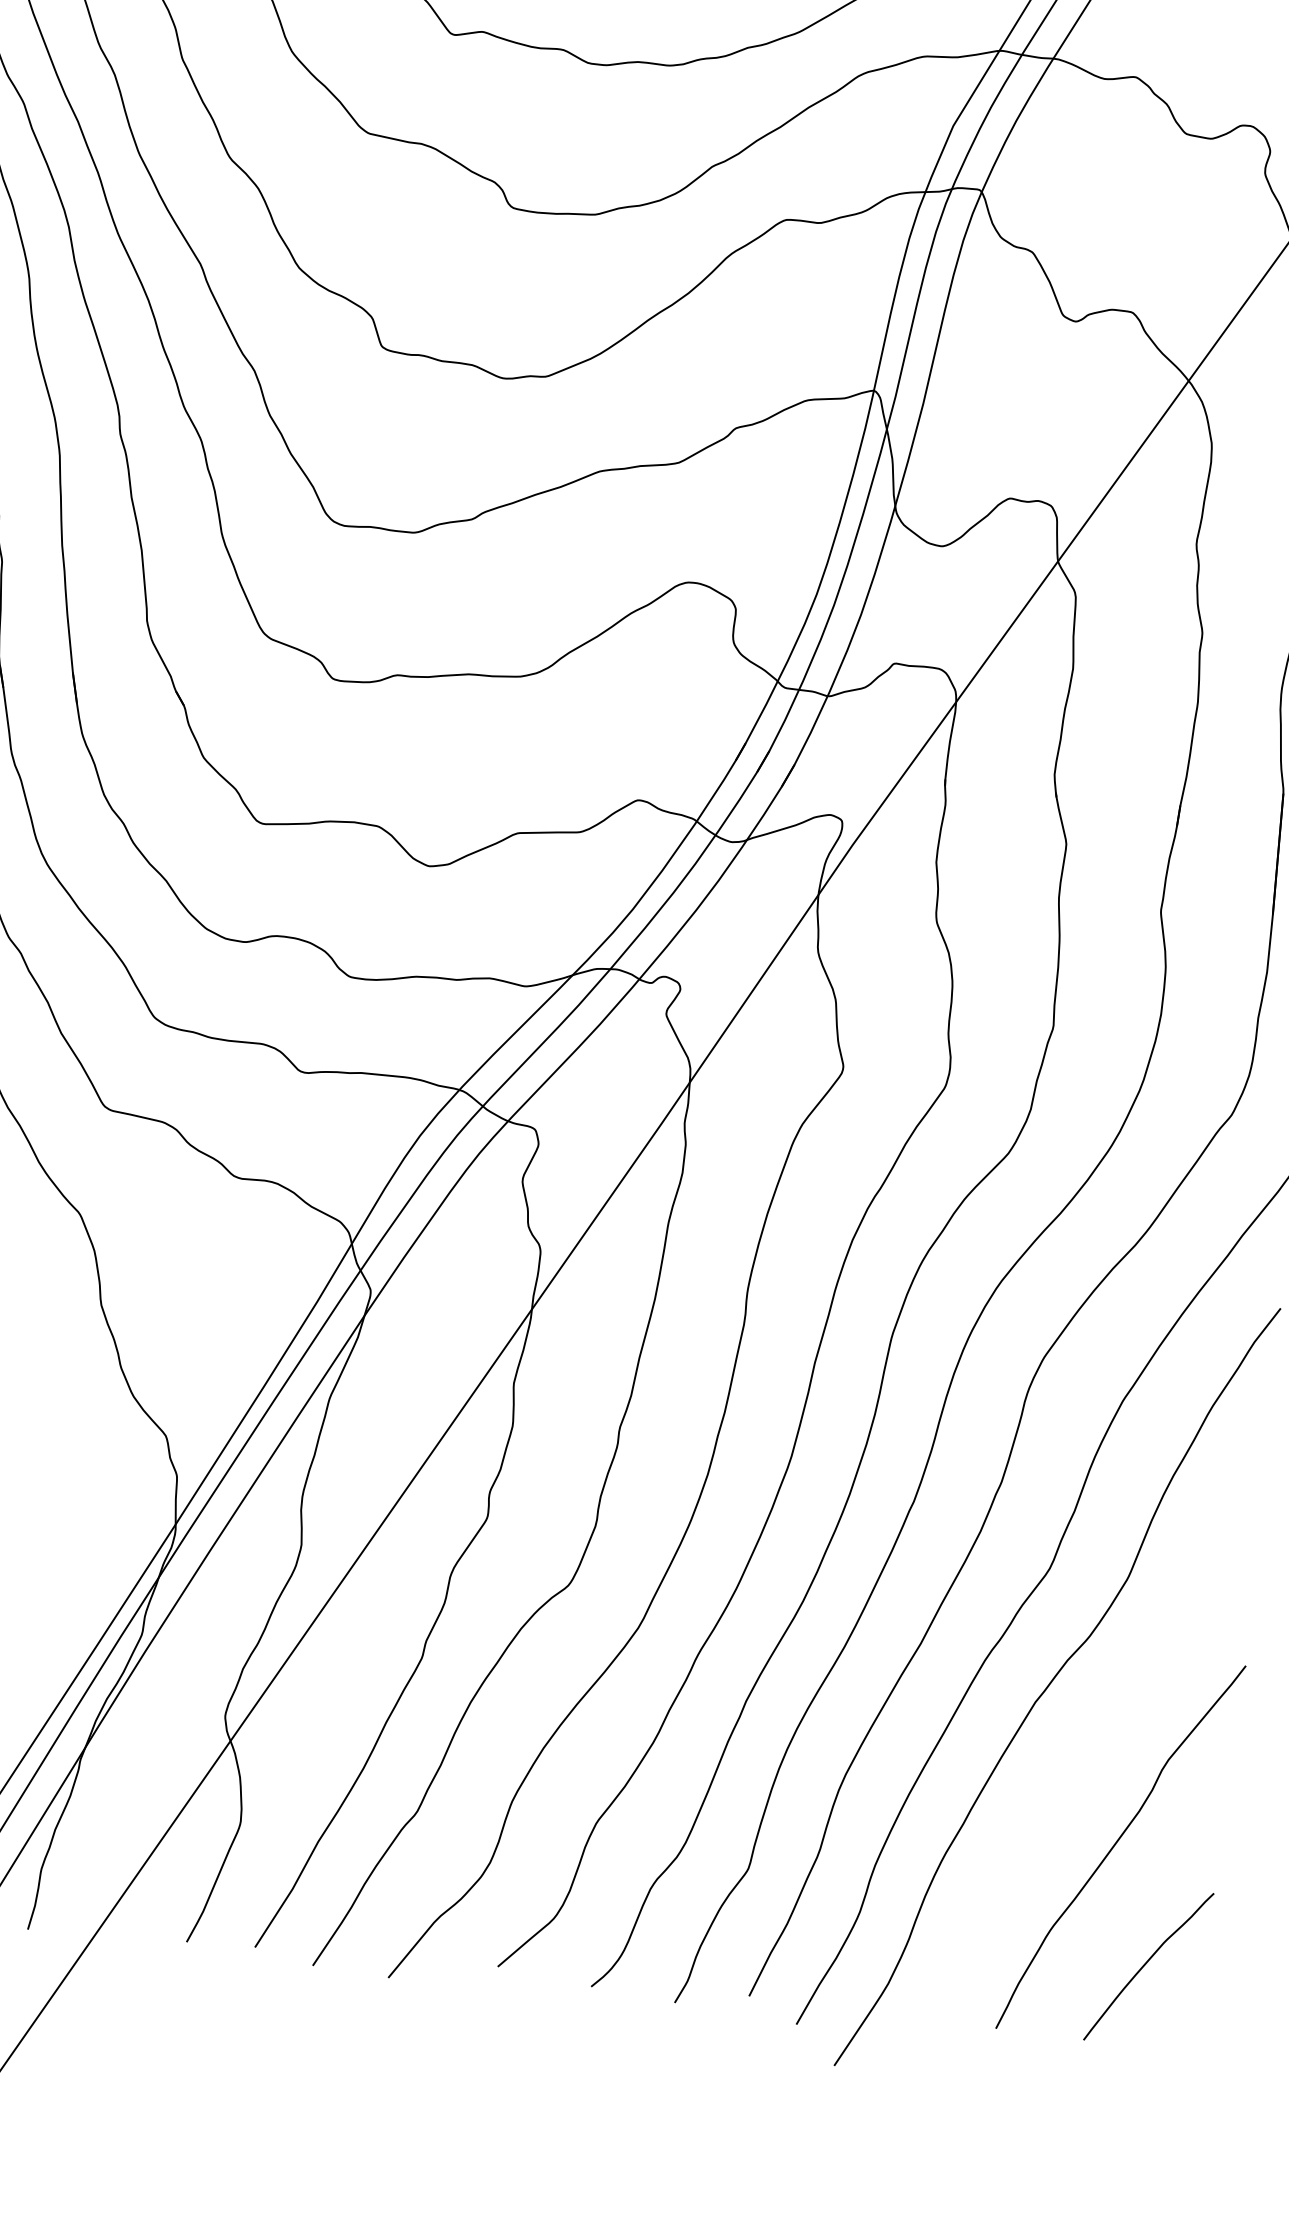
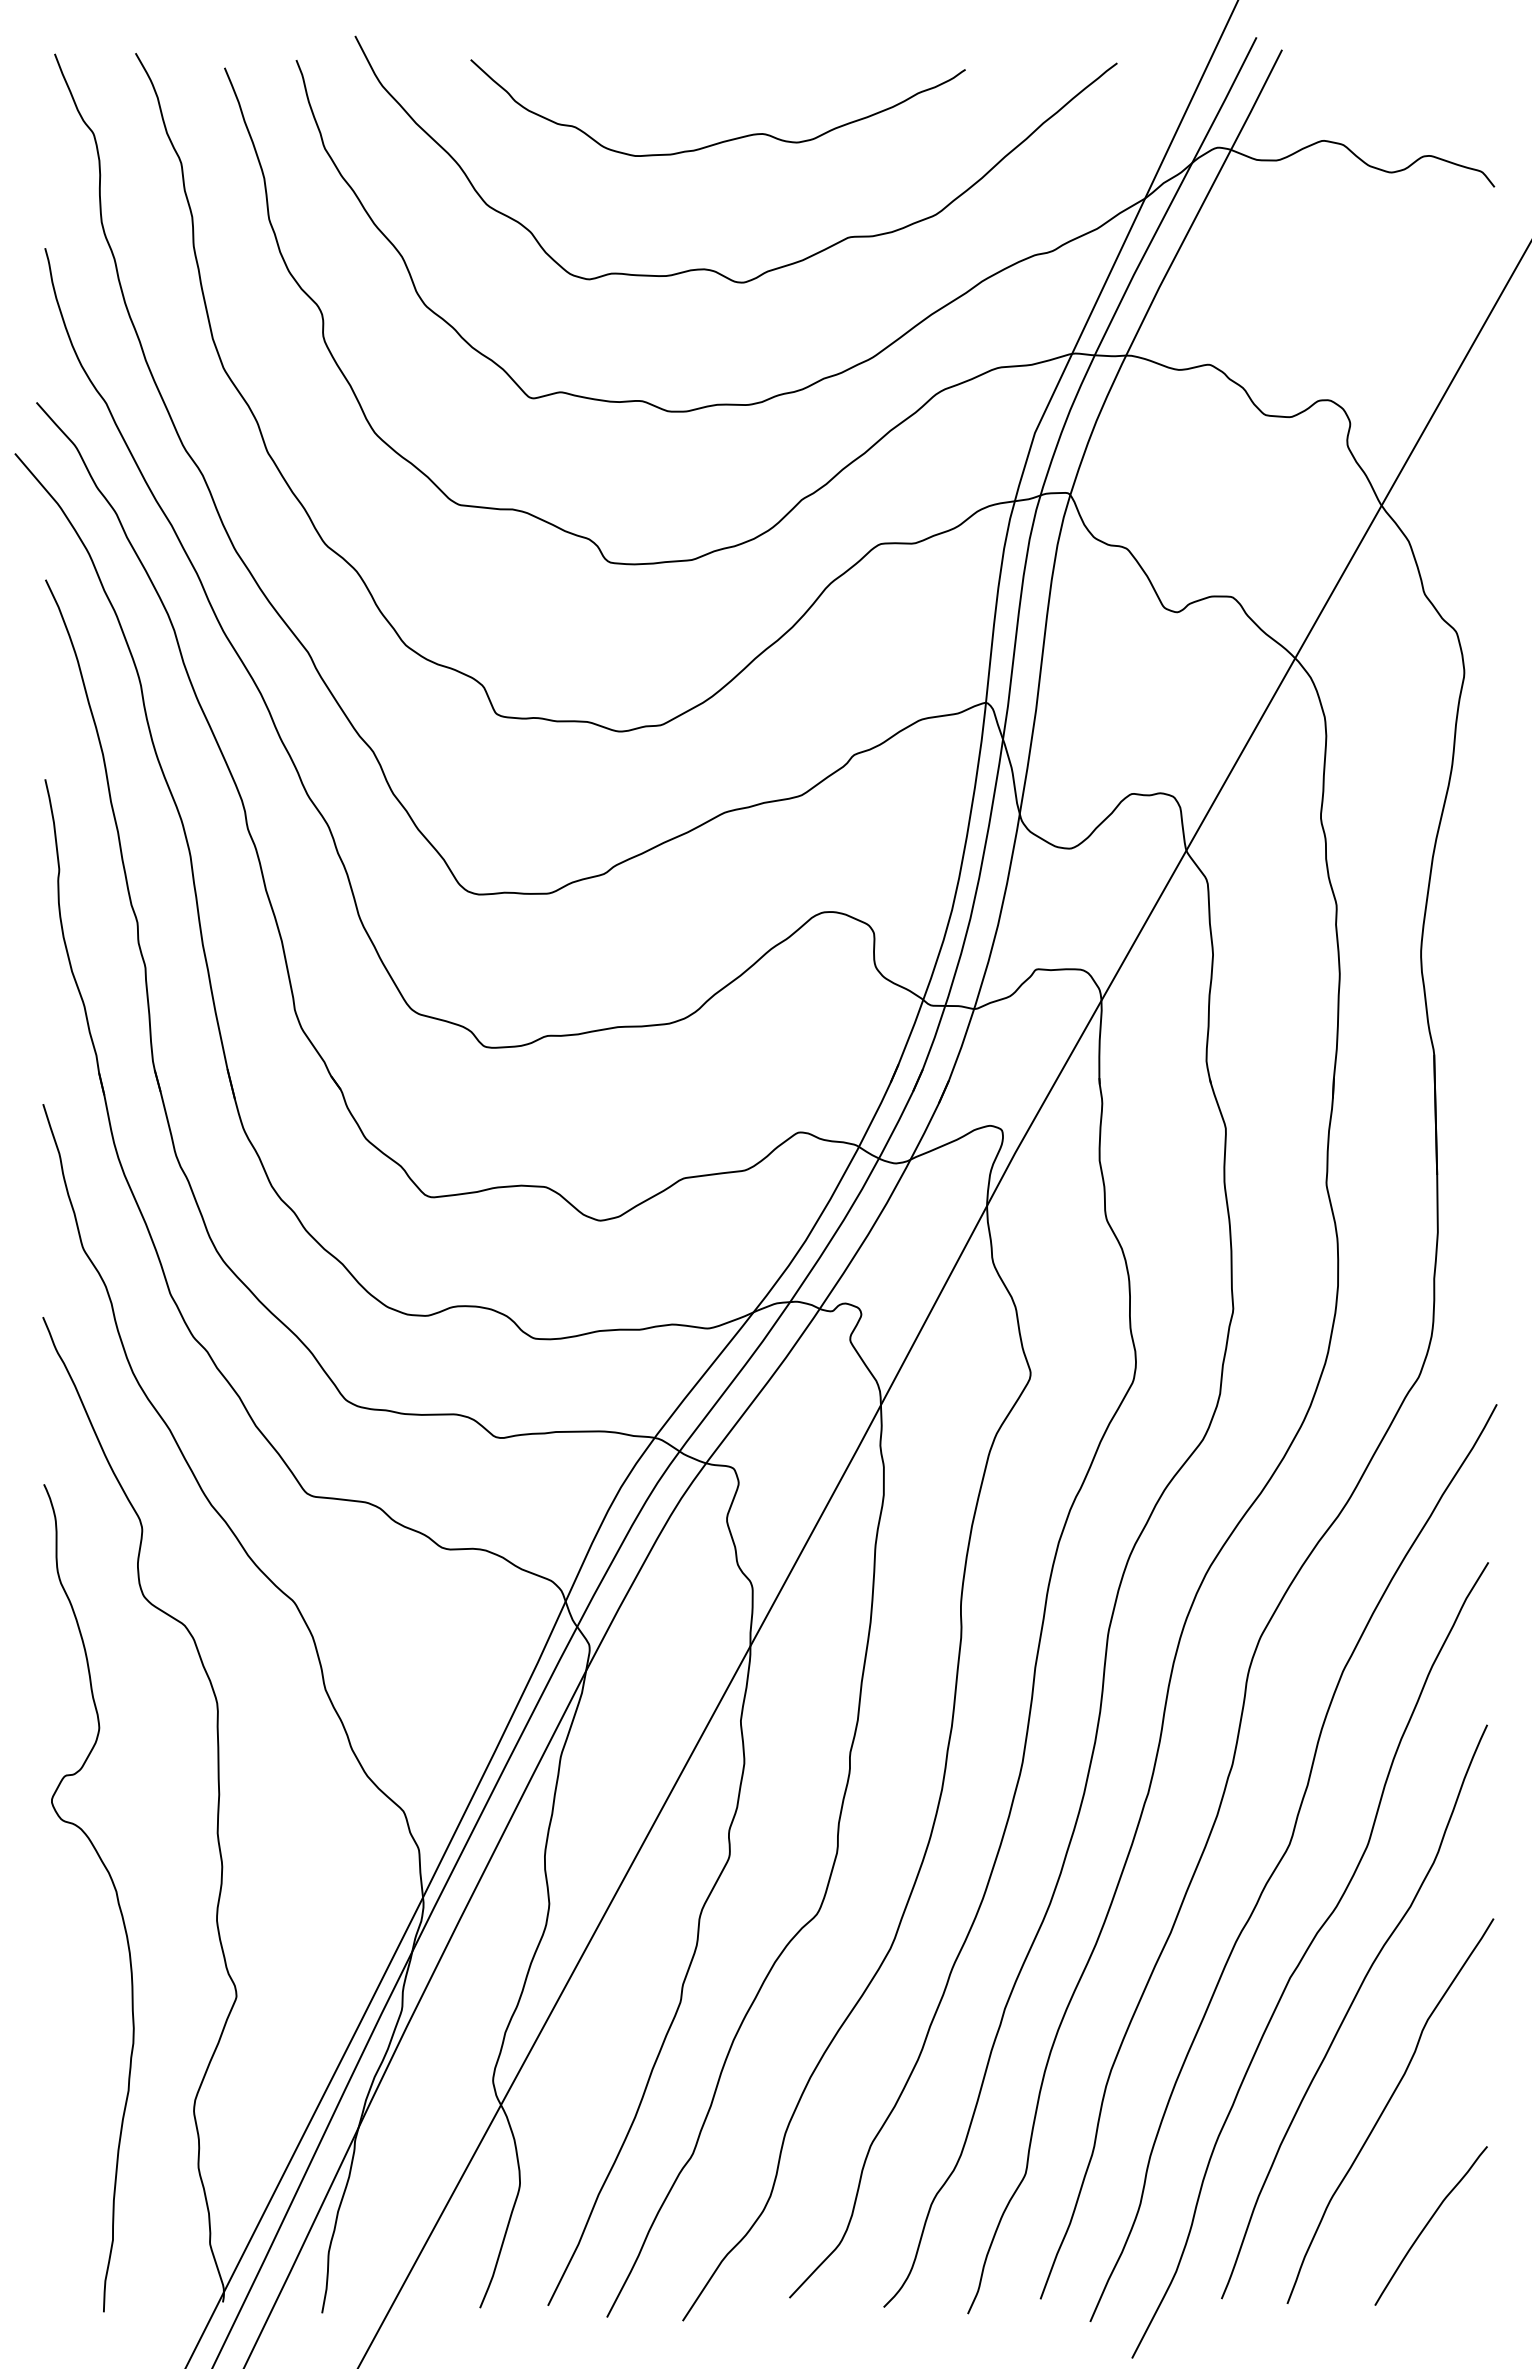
curve: (1092, 1739) -> (1350, 2008), added

